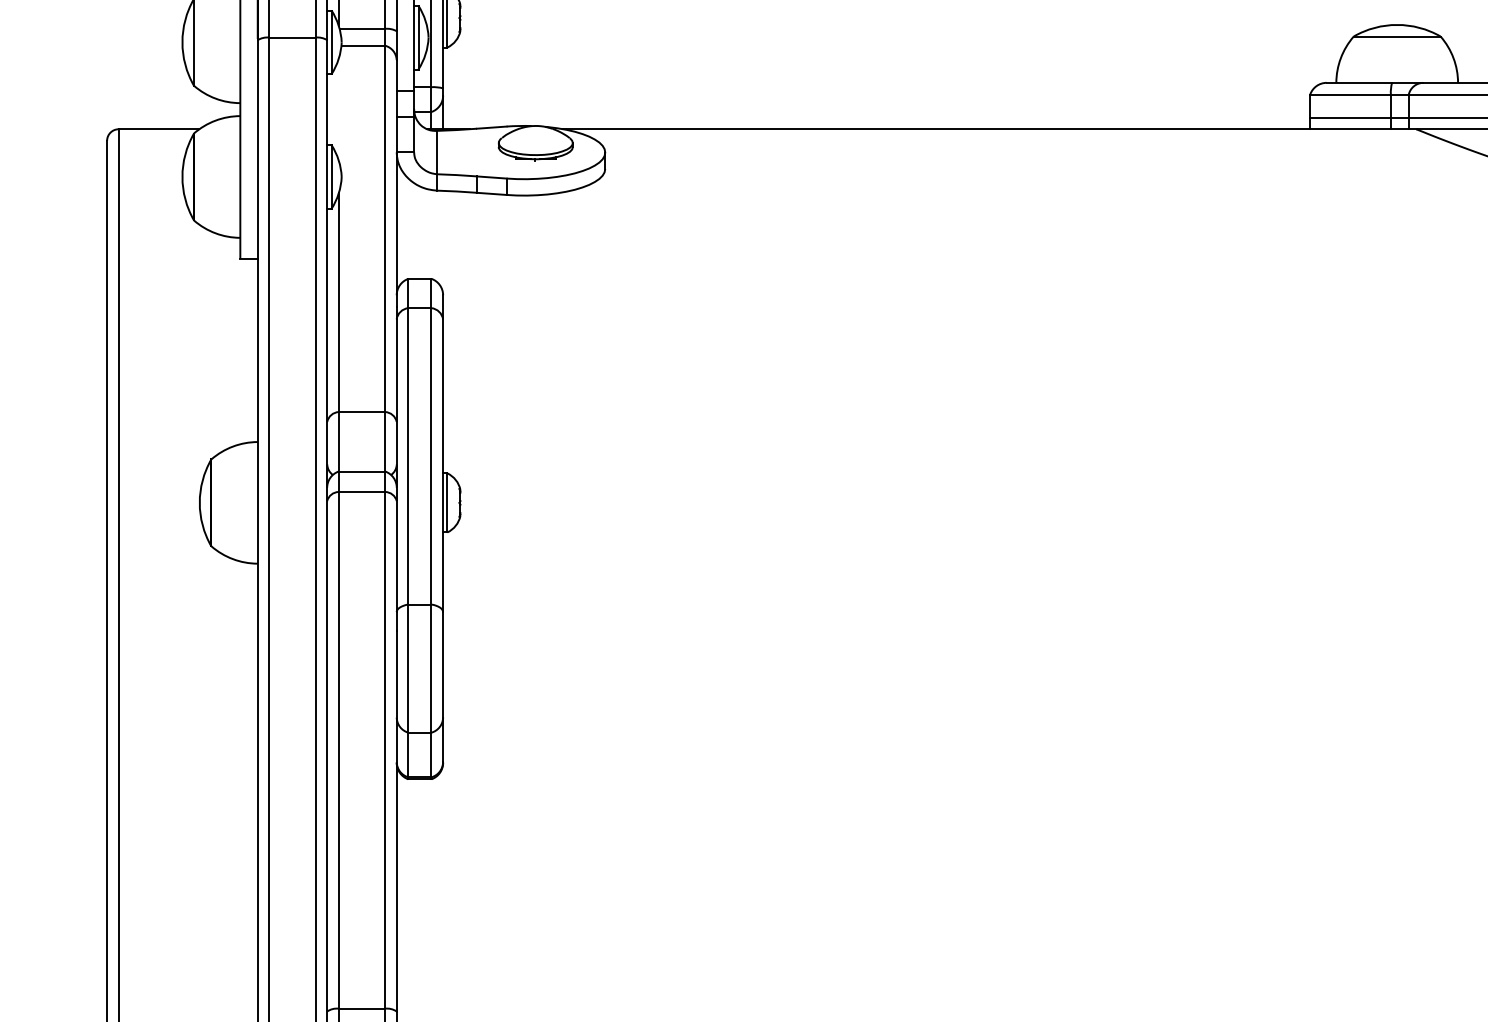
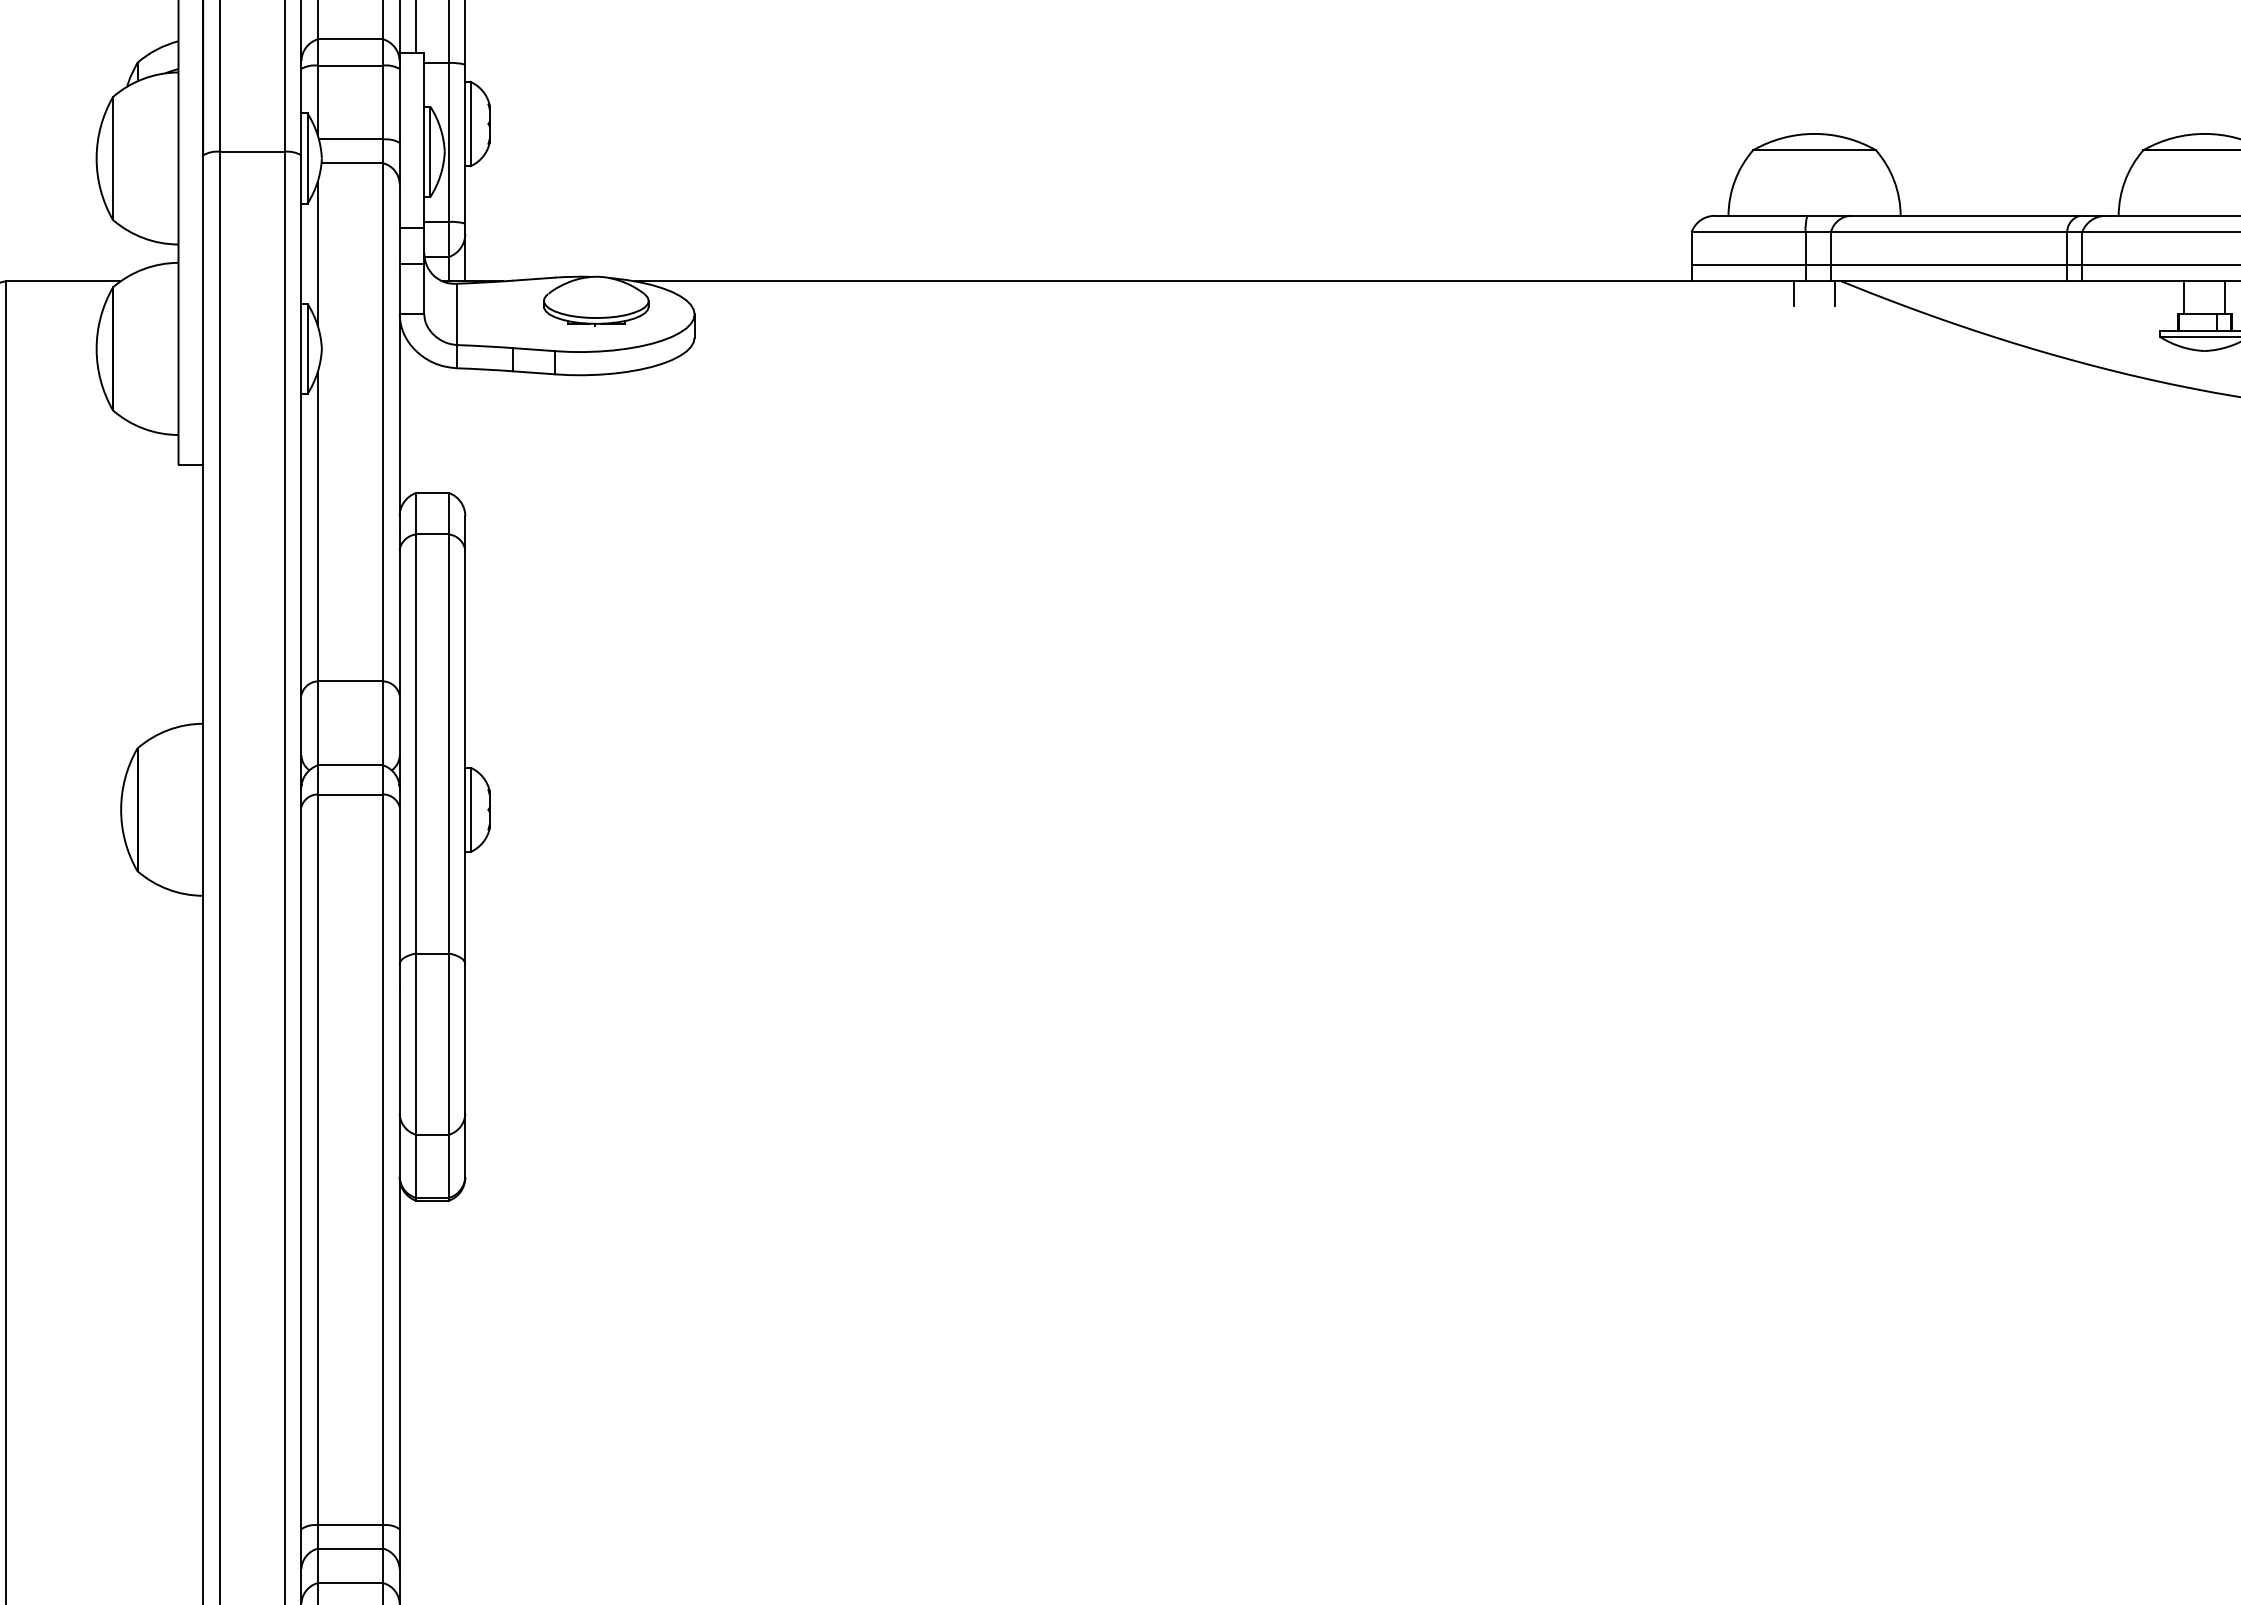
line: (338, 109) -> (317, 253), added
line: (1382, 137) -> (1794, 293), added
line: (1411, 137) -> (1835, 293), added

